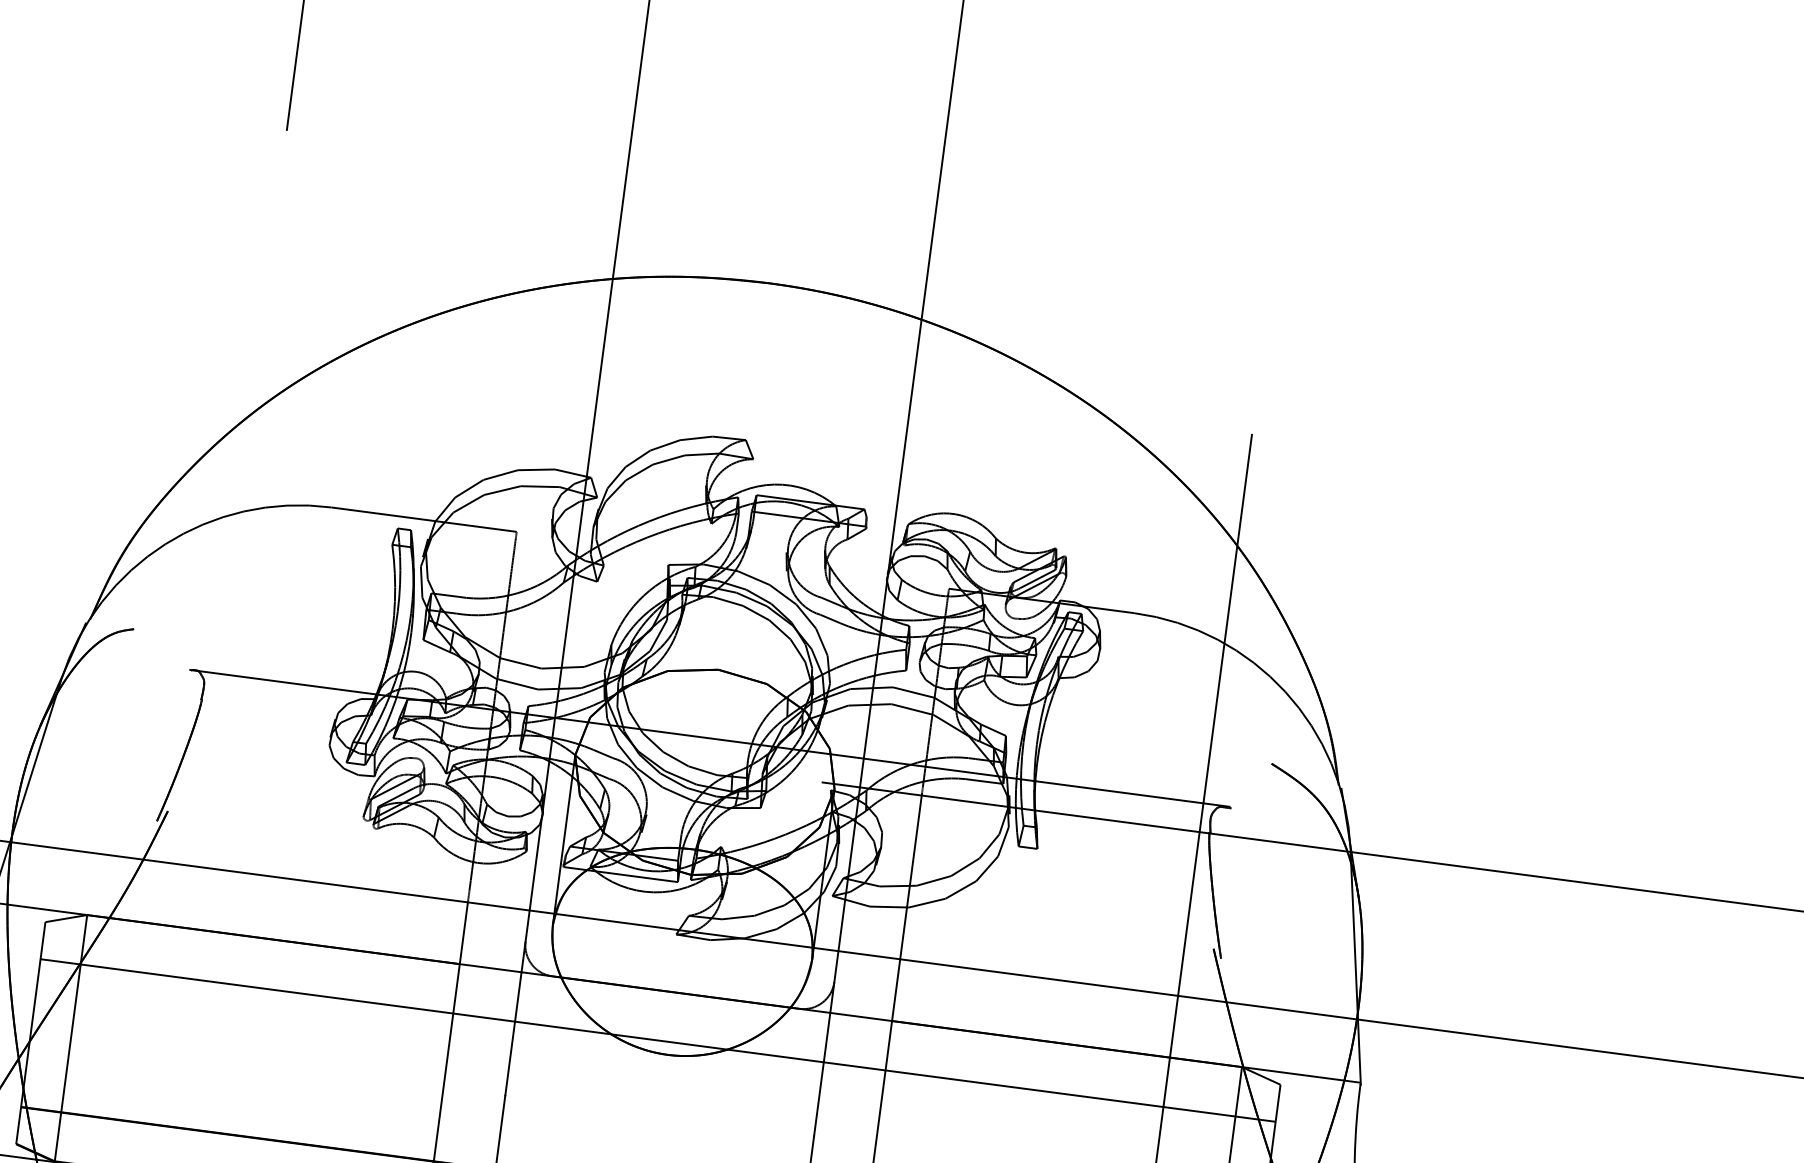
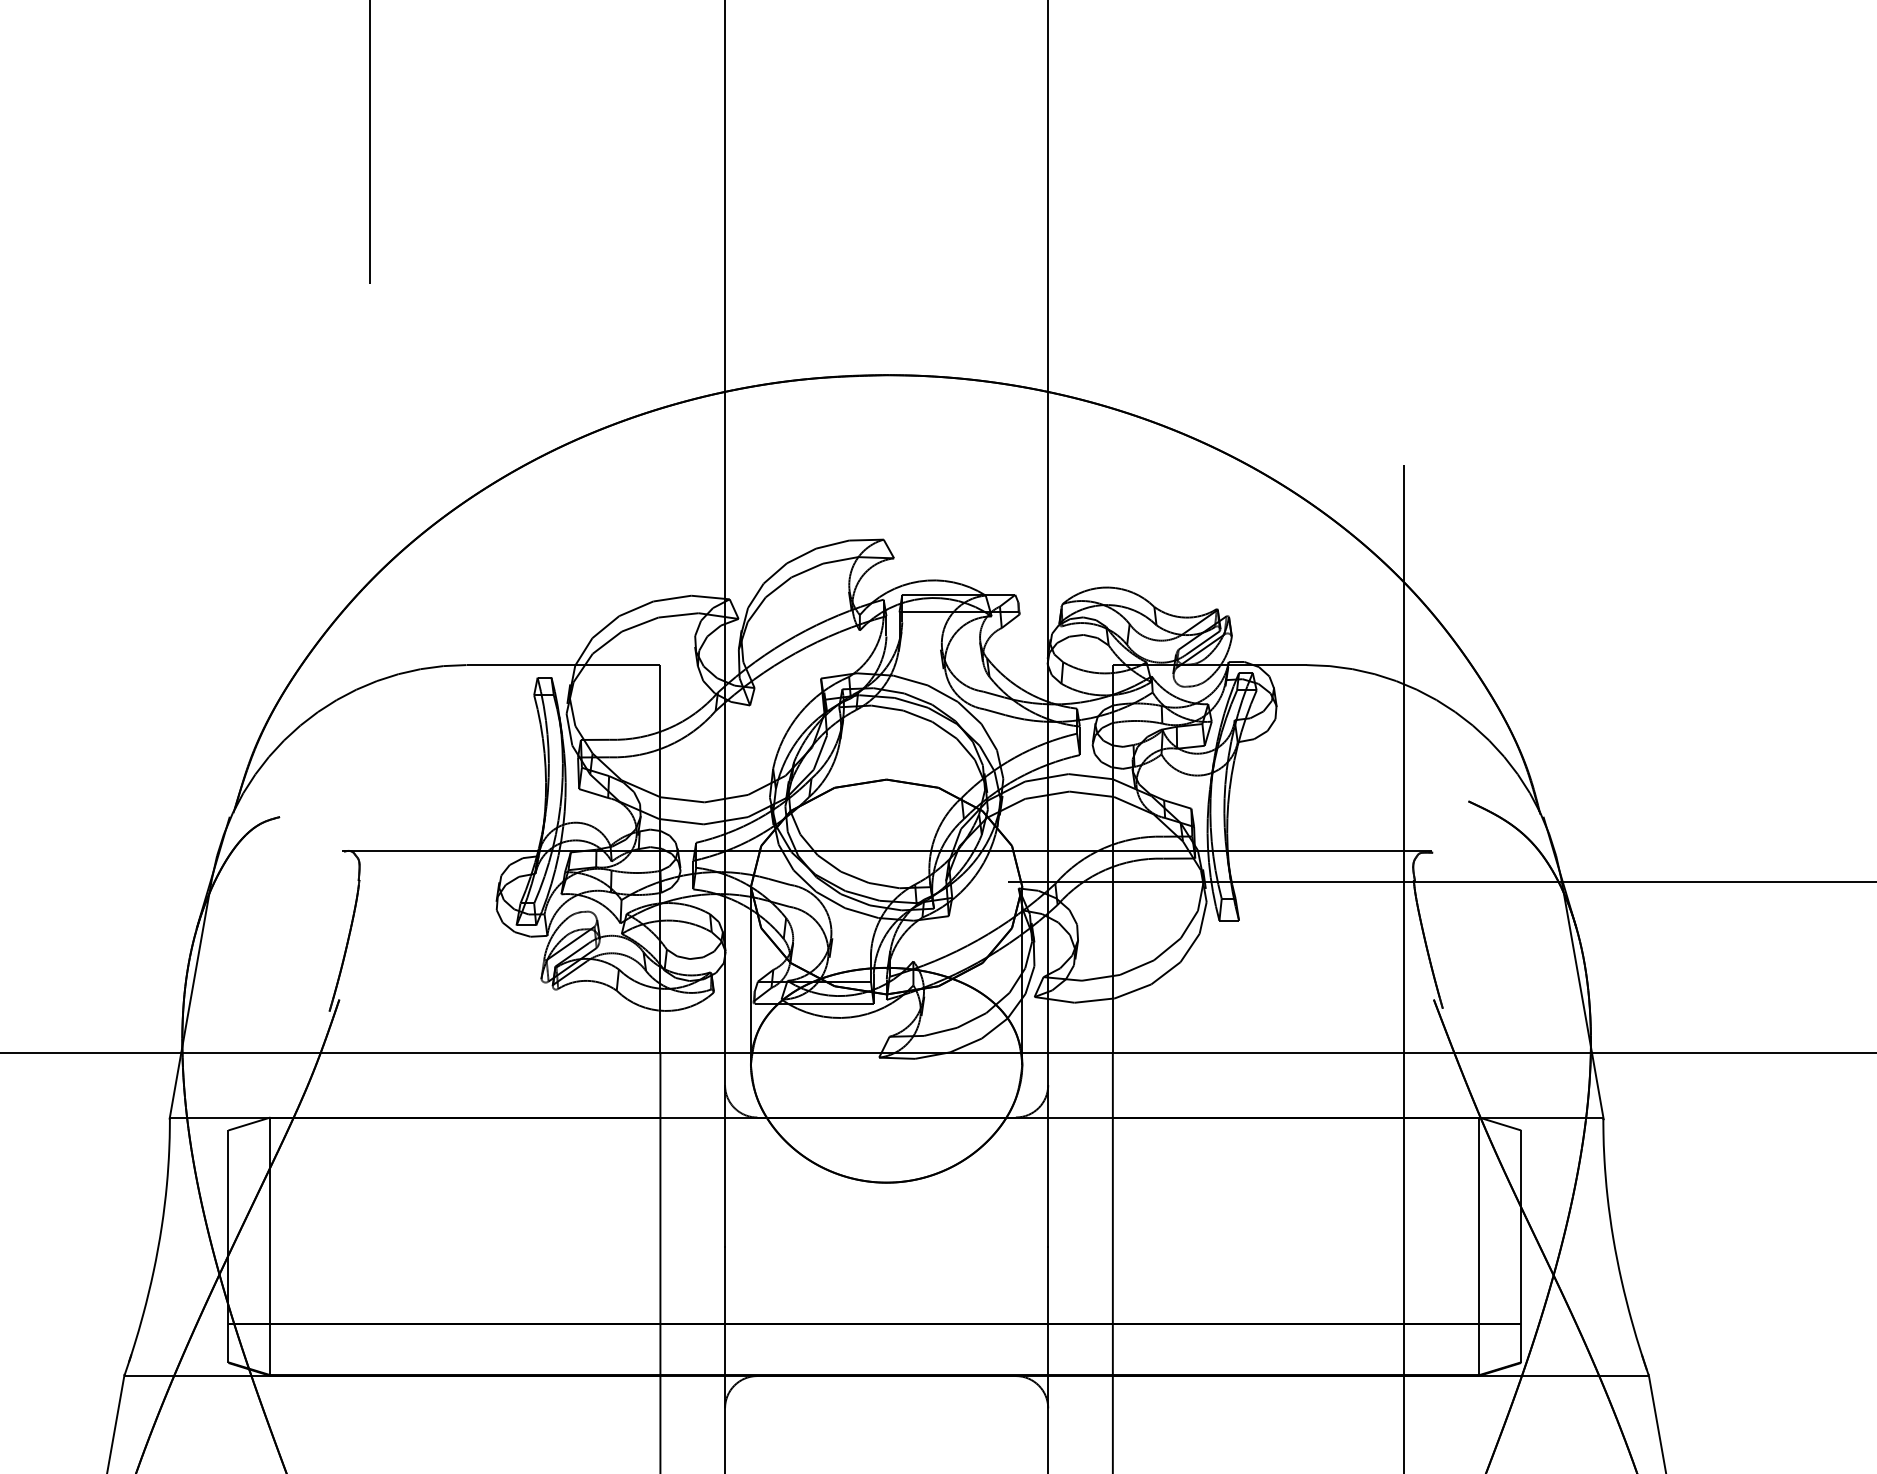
line: (657, 1040) -> (874, 1169), removed

